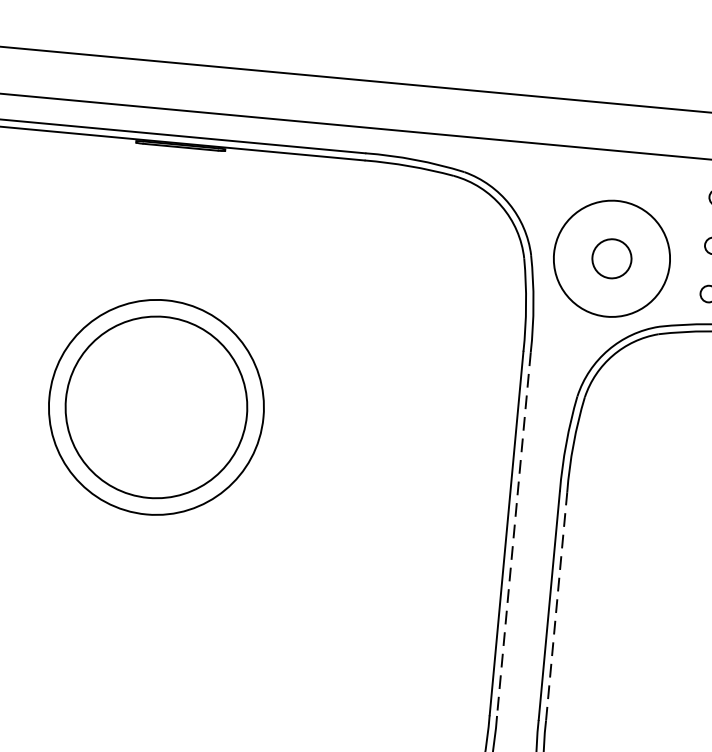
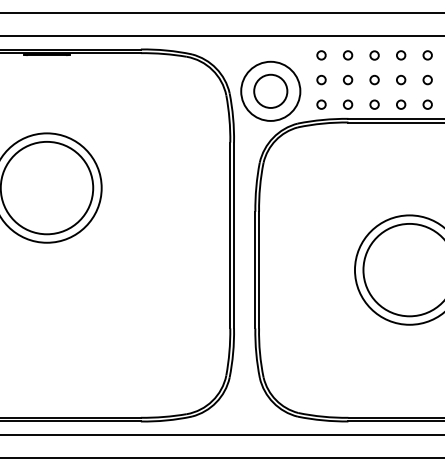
circle: (611, 257) -> (270, 90), size x1.67
line: (514, 534) -> (234, 235), dashed -> solid
line: (557, 605) -> (259, 269), dashed -> solid

